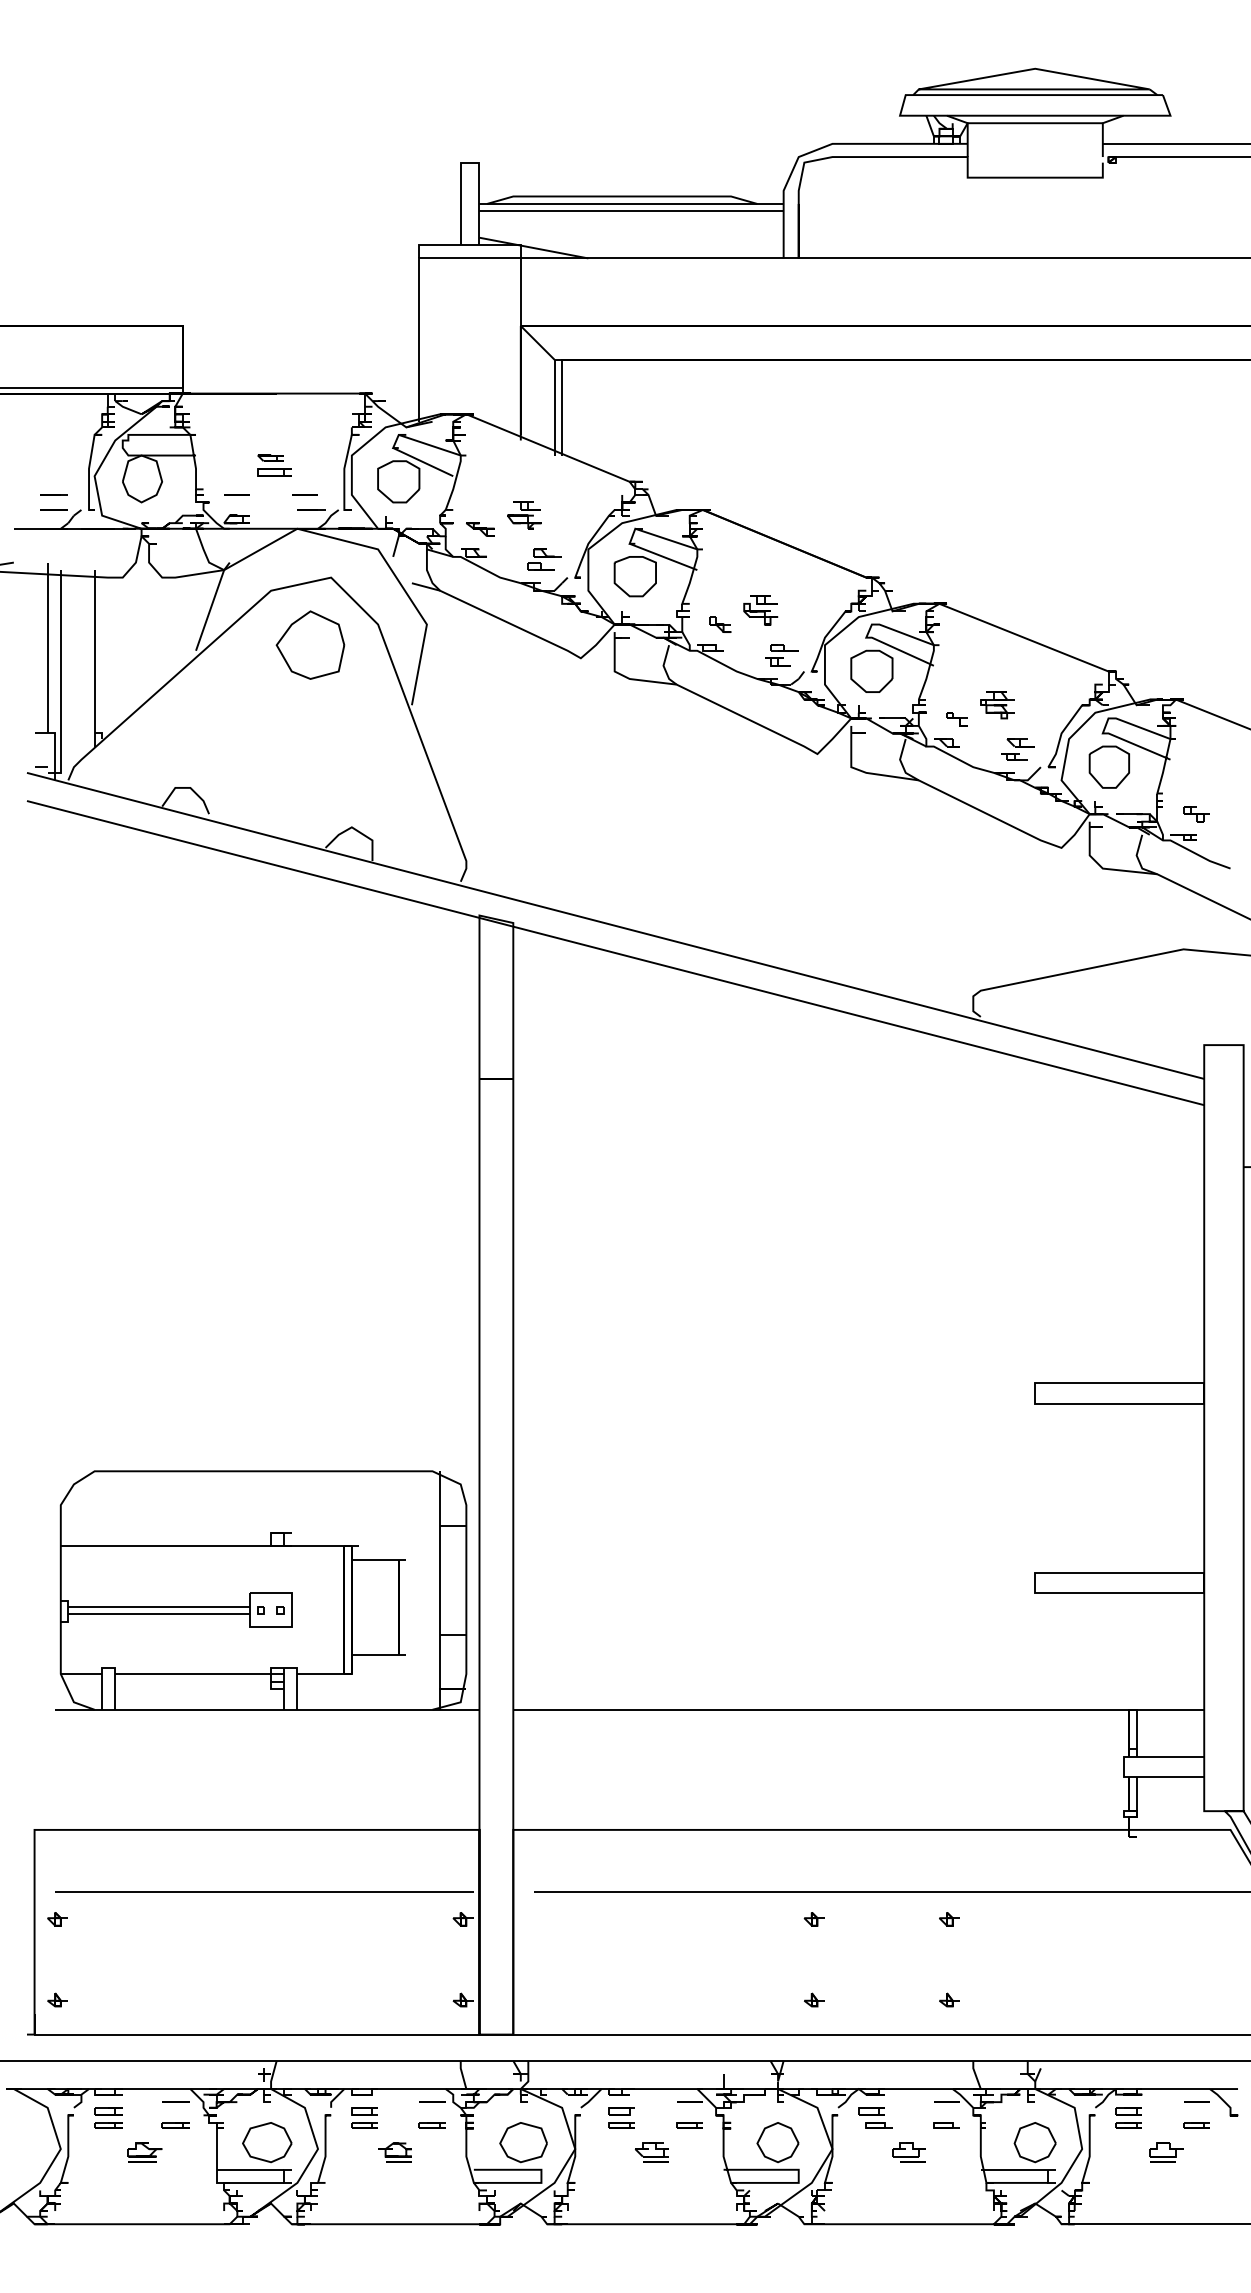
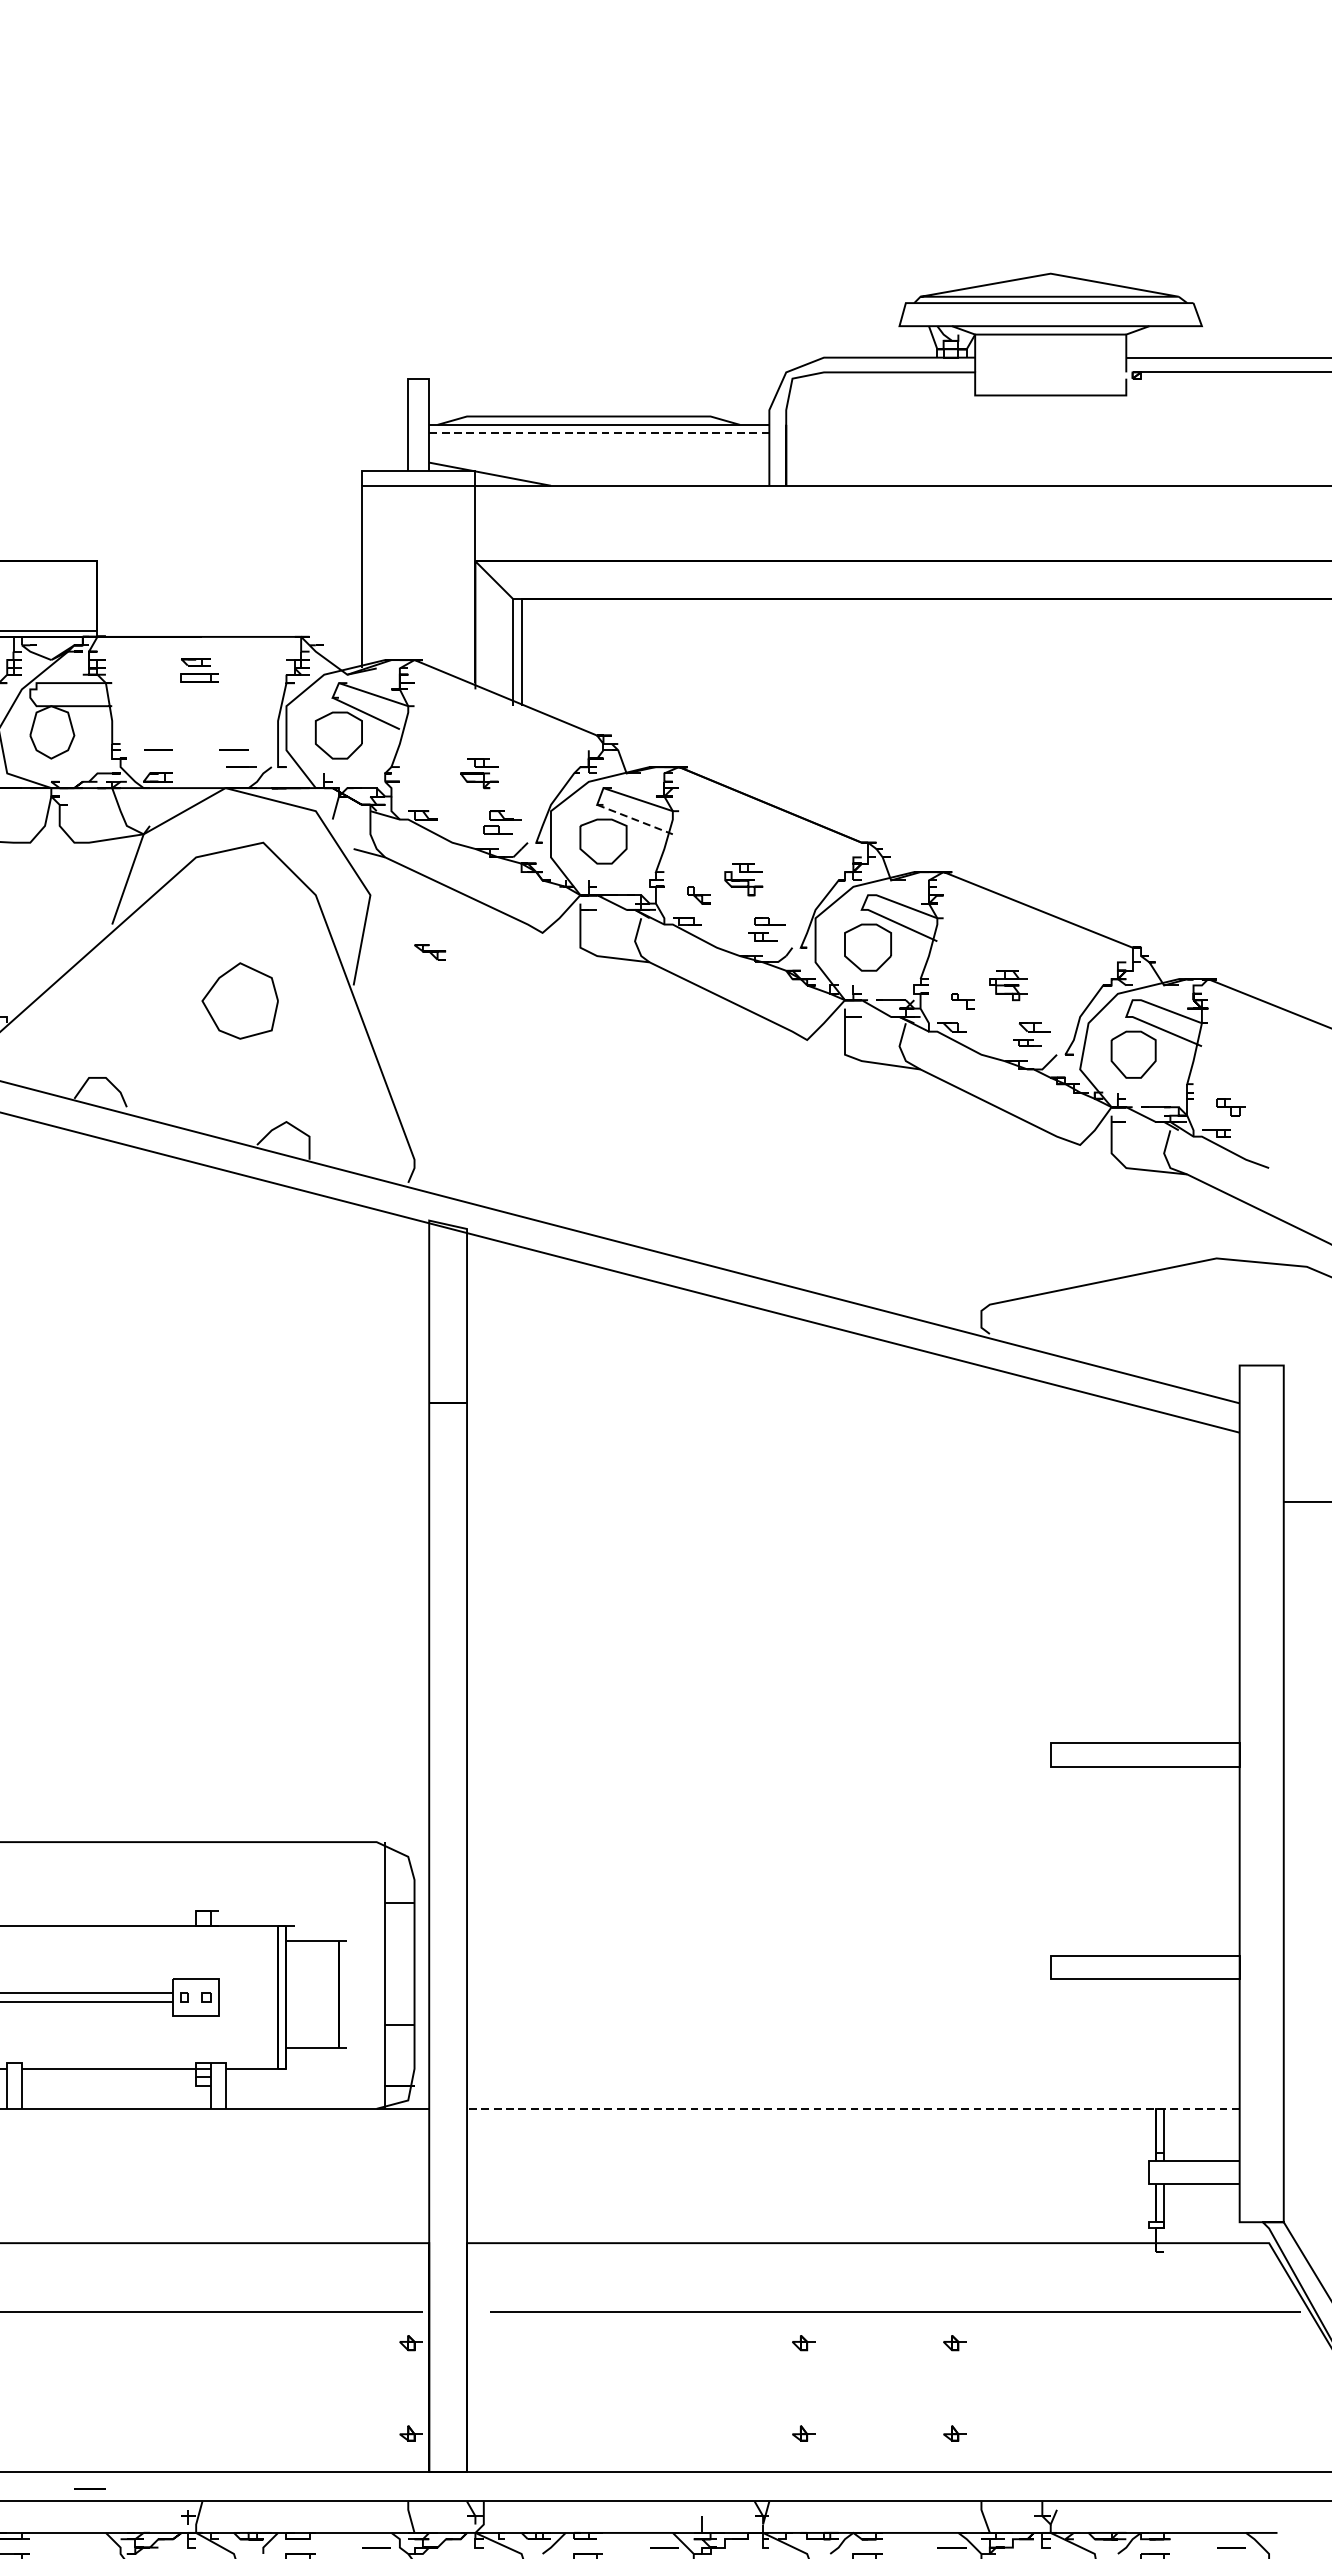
line: (631, 211) -> (599, 433), solid -> dashed
part: (274, 465) -> (199, 670), moved
part: (480, 529) -> (430, 952), moved
line: (663, 557) -> (634, 820), solid -> dashed
part: (310, 644) -> (240, 1000), moved
line: (858, 1709) -> (853, 2108), solid -> dashed
line: (175, 2101) -> (89, 2488), moved

